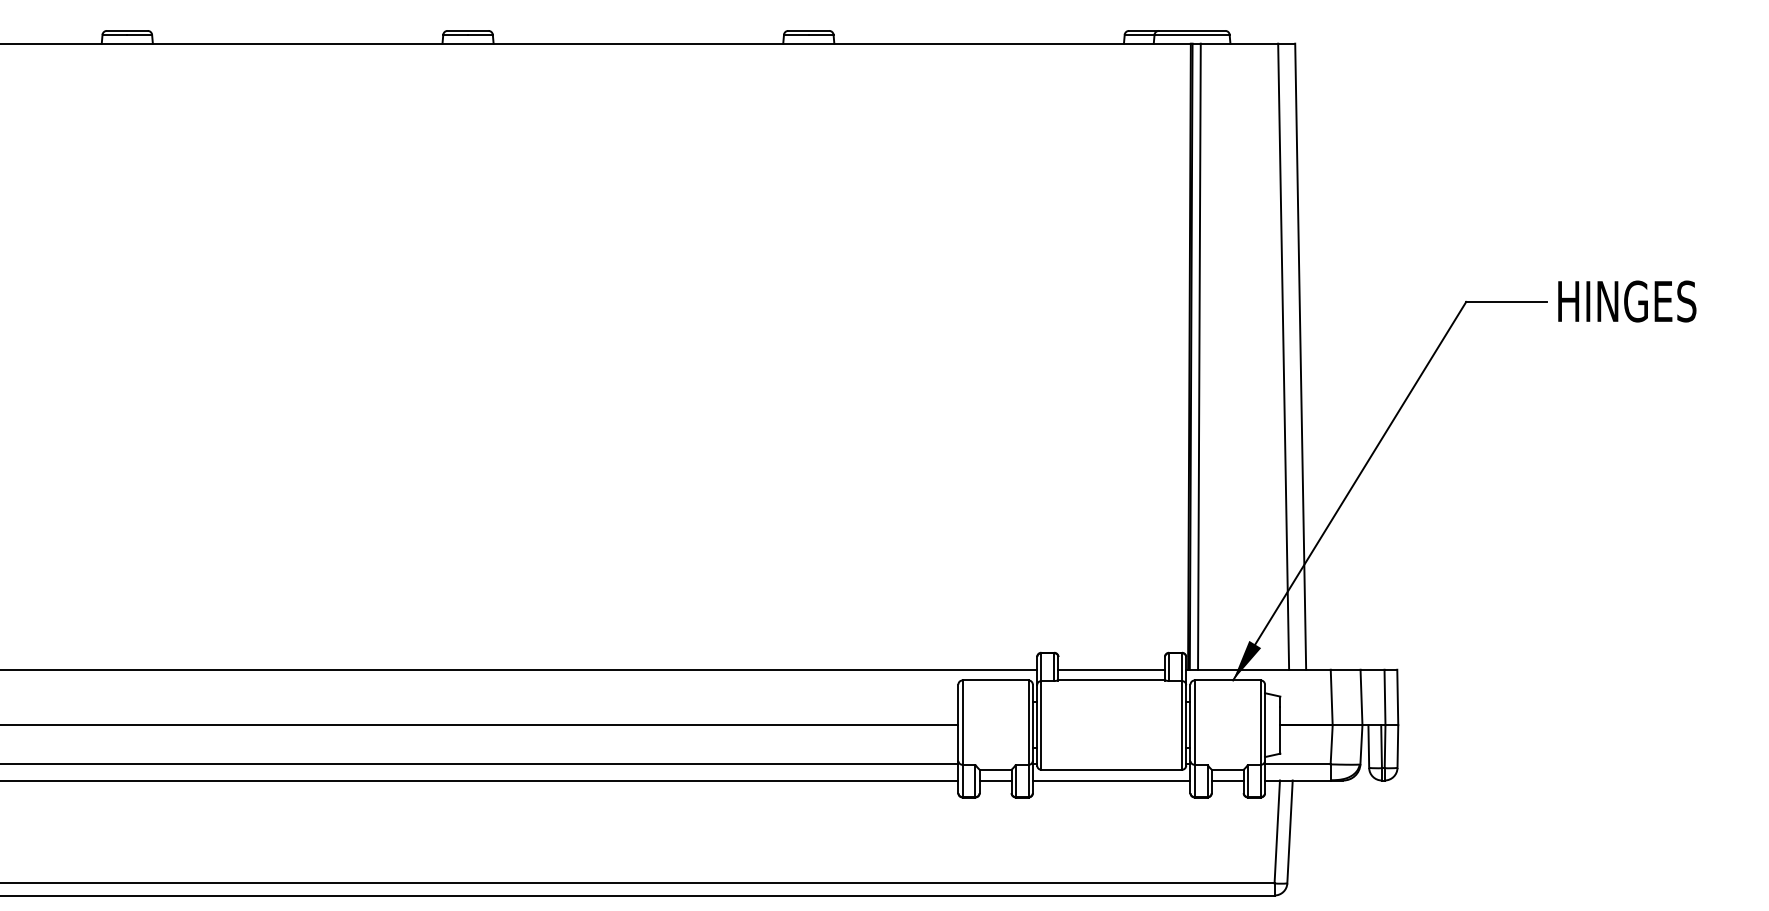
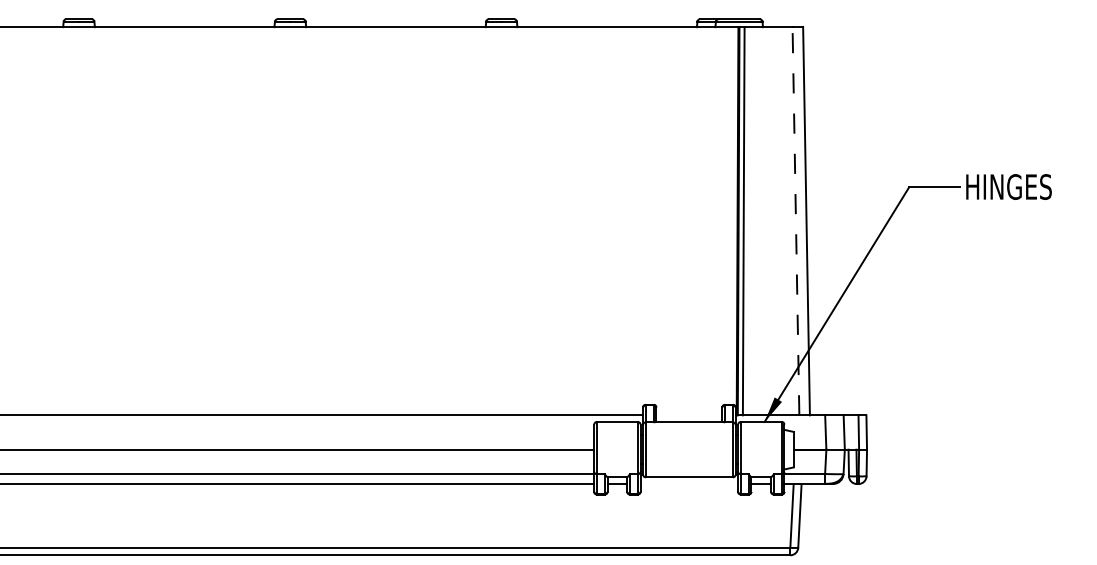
line: (1282, 355) -> (795, 220), solid -> dashed
line: (1111, 670) -> (689, 415), removed
line: (1111, 781) -> (689, 484), removed

